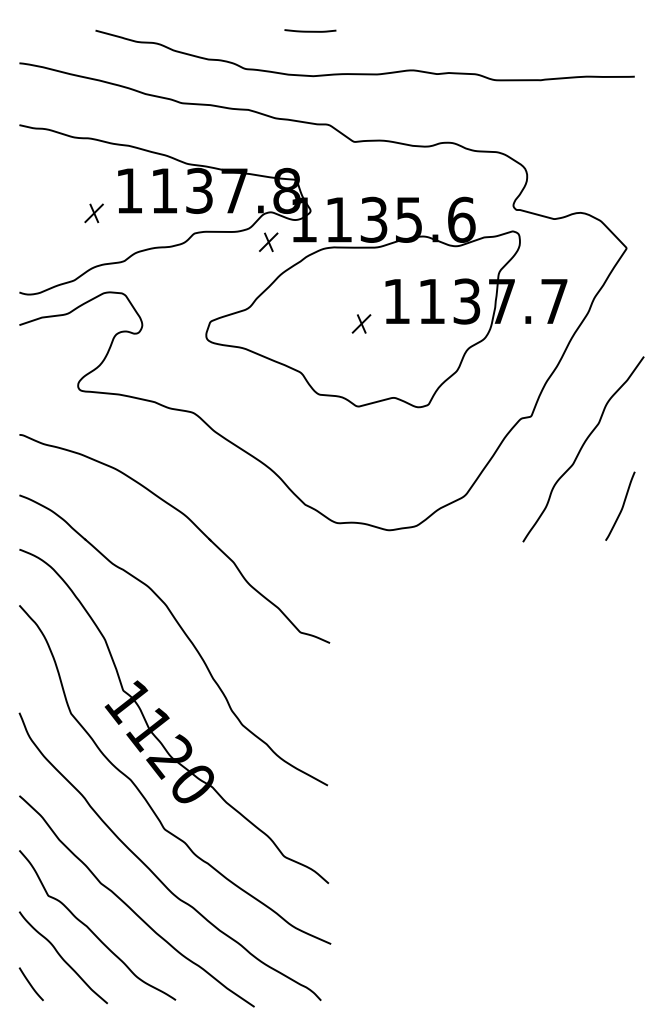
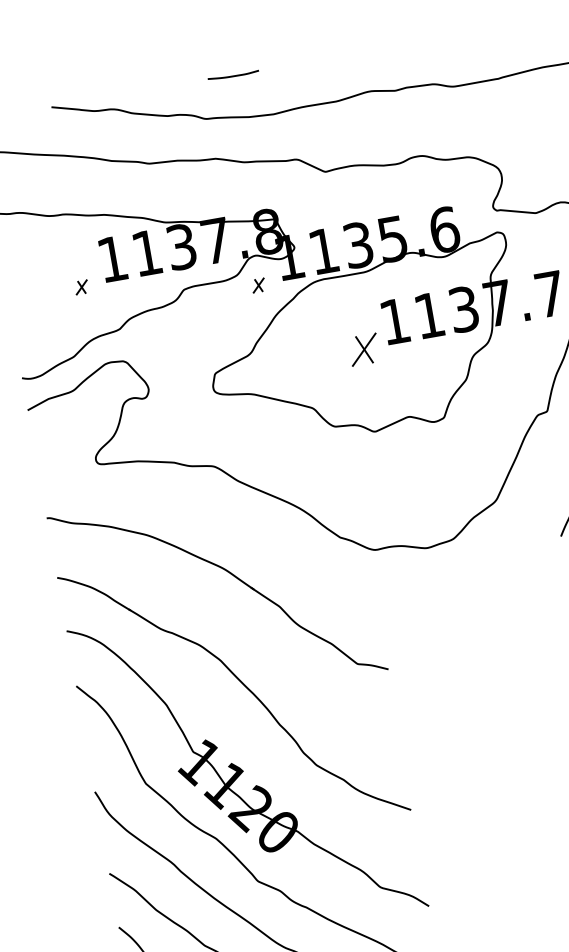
line: (310, 30) -> (233, 75), moved
part: (93, 213) -> (81, 287), size x0.7
part: (268, 242) -> (258, 285), size x0.7
part: (361, 323) -> (364, 349), size x1.6

